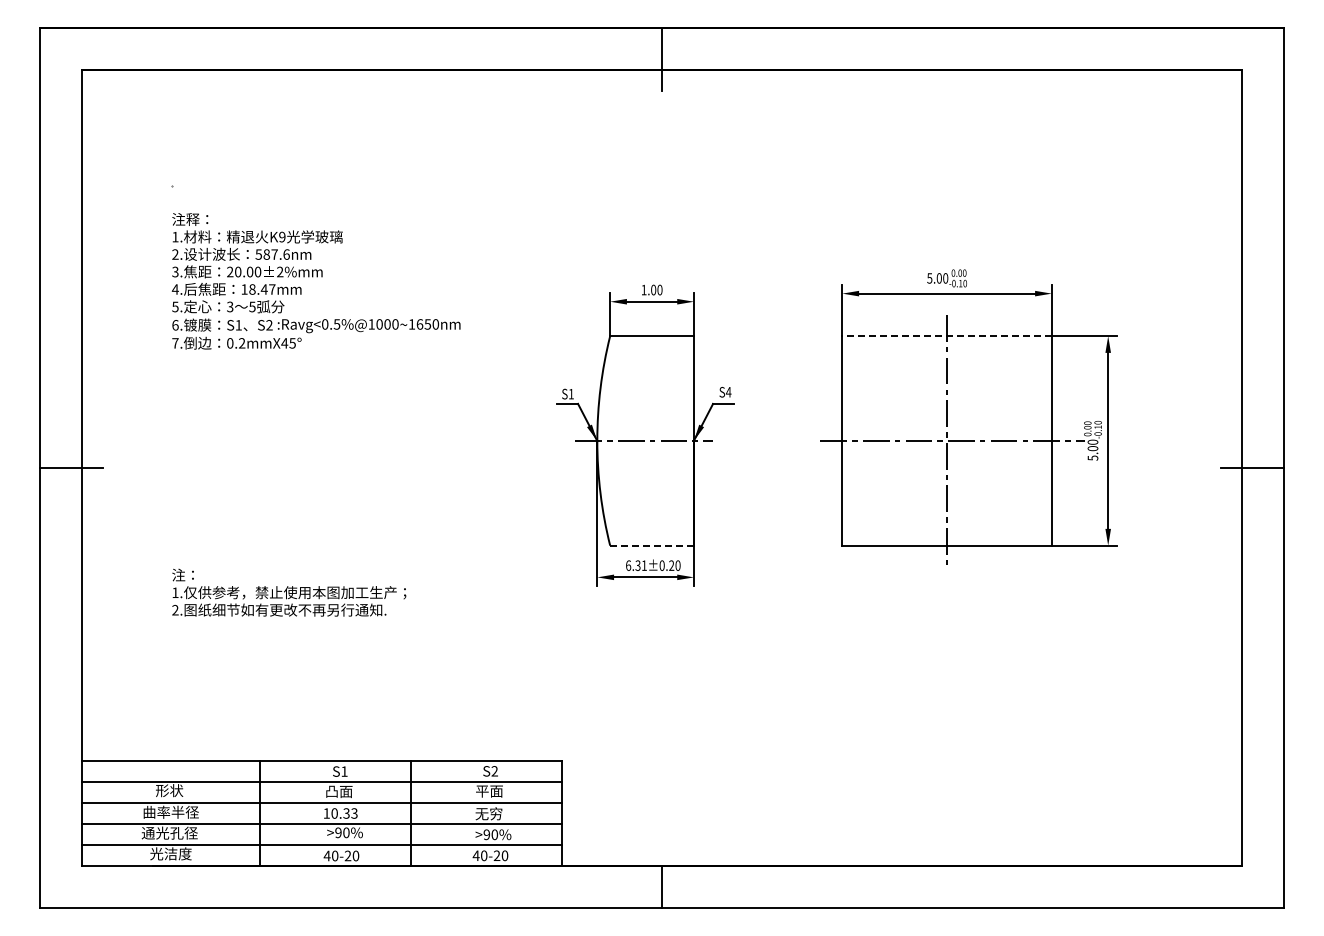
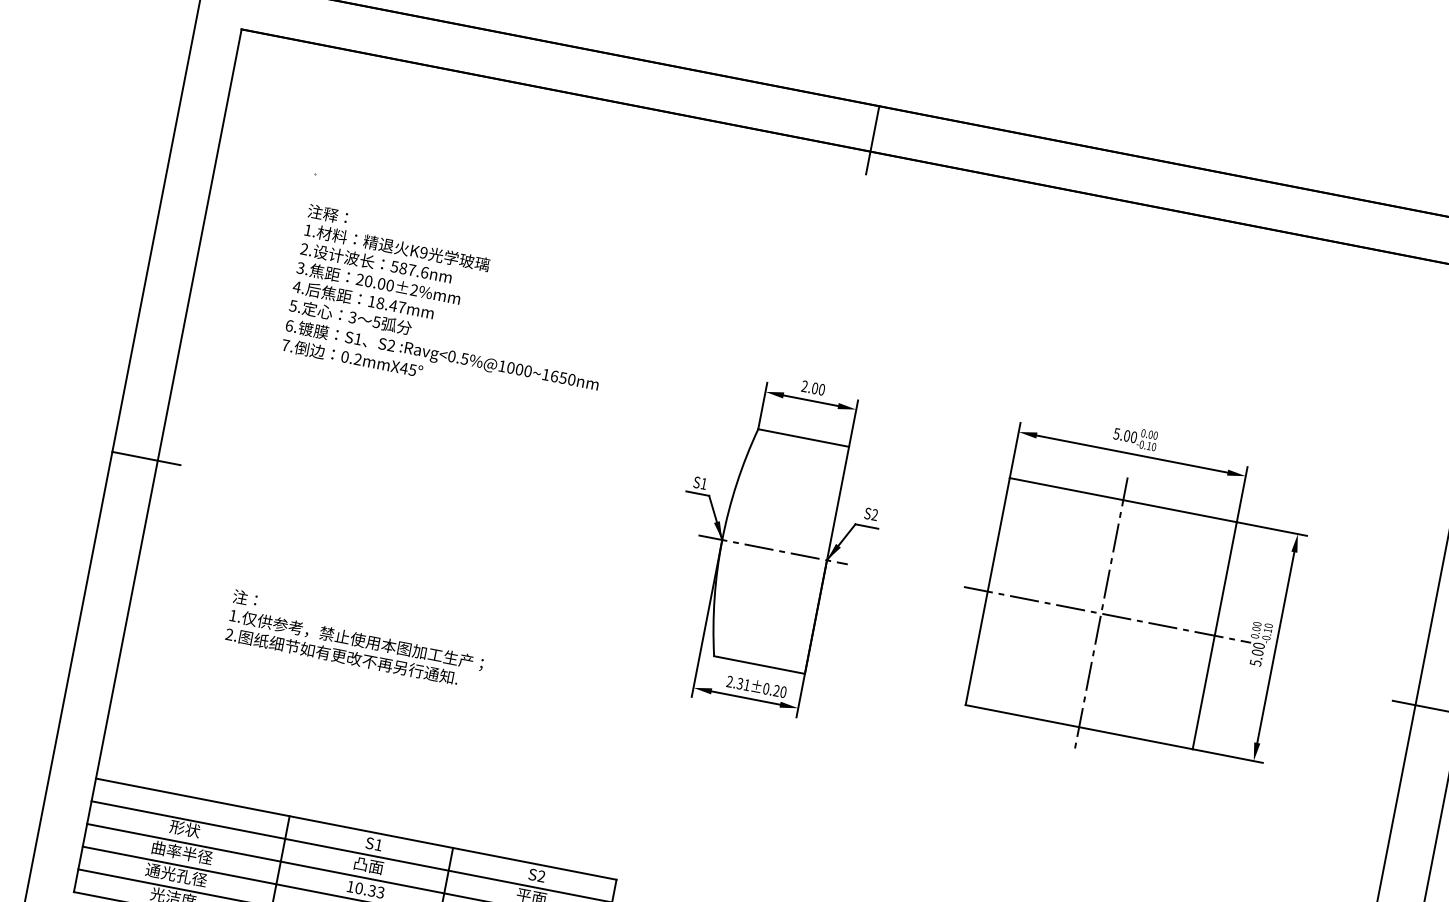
text: (643, 289) -> (804, 385), 1.00 -> 2.00
line: (947, 336) -> (1123, 500), dashed -> solid
text: (728, 391) -> (874, 514), S4 -> S2
line: (652, 545) -> (760, 664), dashed -> solid
text: (628, 565) -> (729, 681), 6.31±0.20 -> 2.31±0.20

